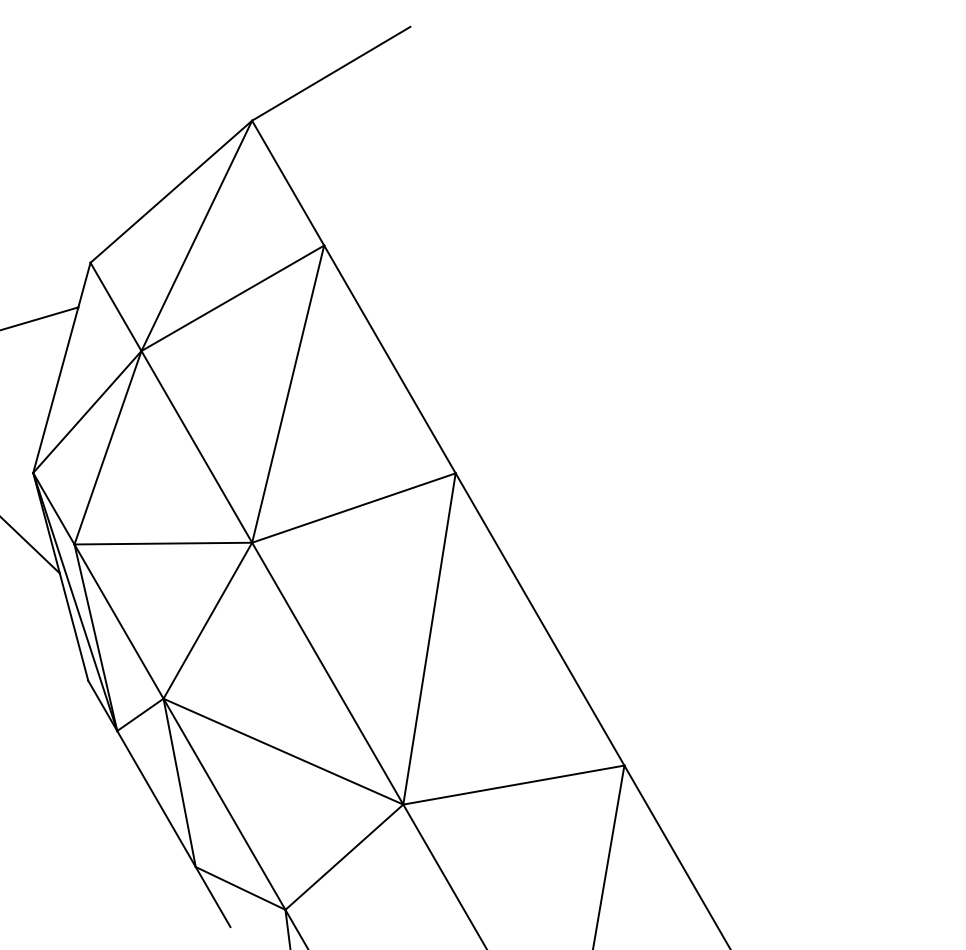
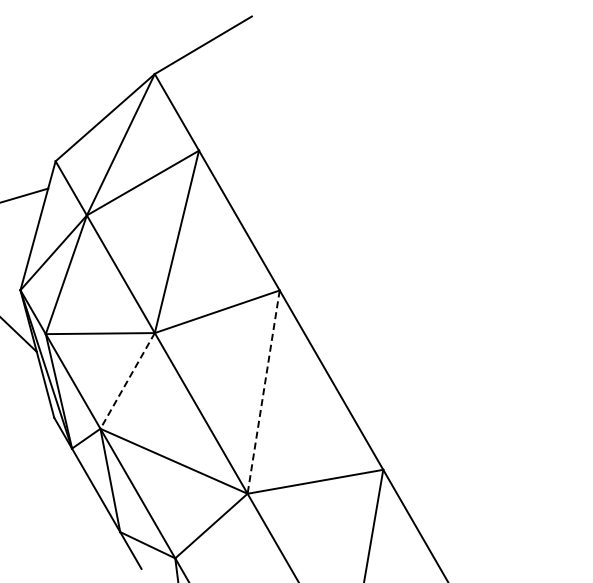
line: (207, 621) -> (127, 381), solid -> dashed
line: (429, 639) -> (263, 392), solid -> dashed

